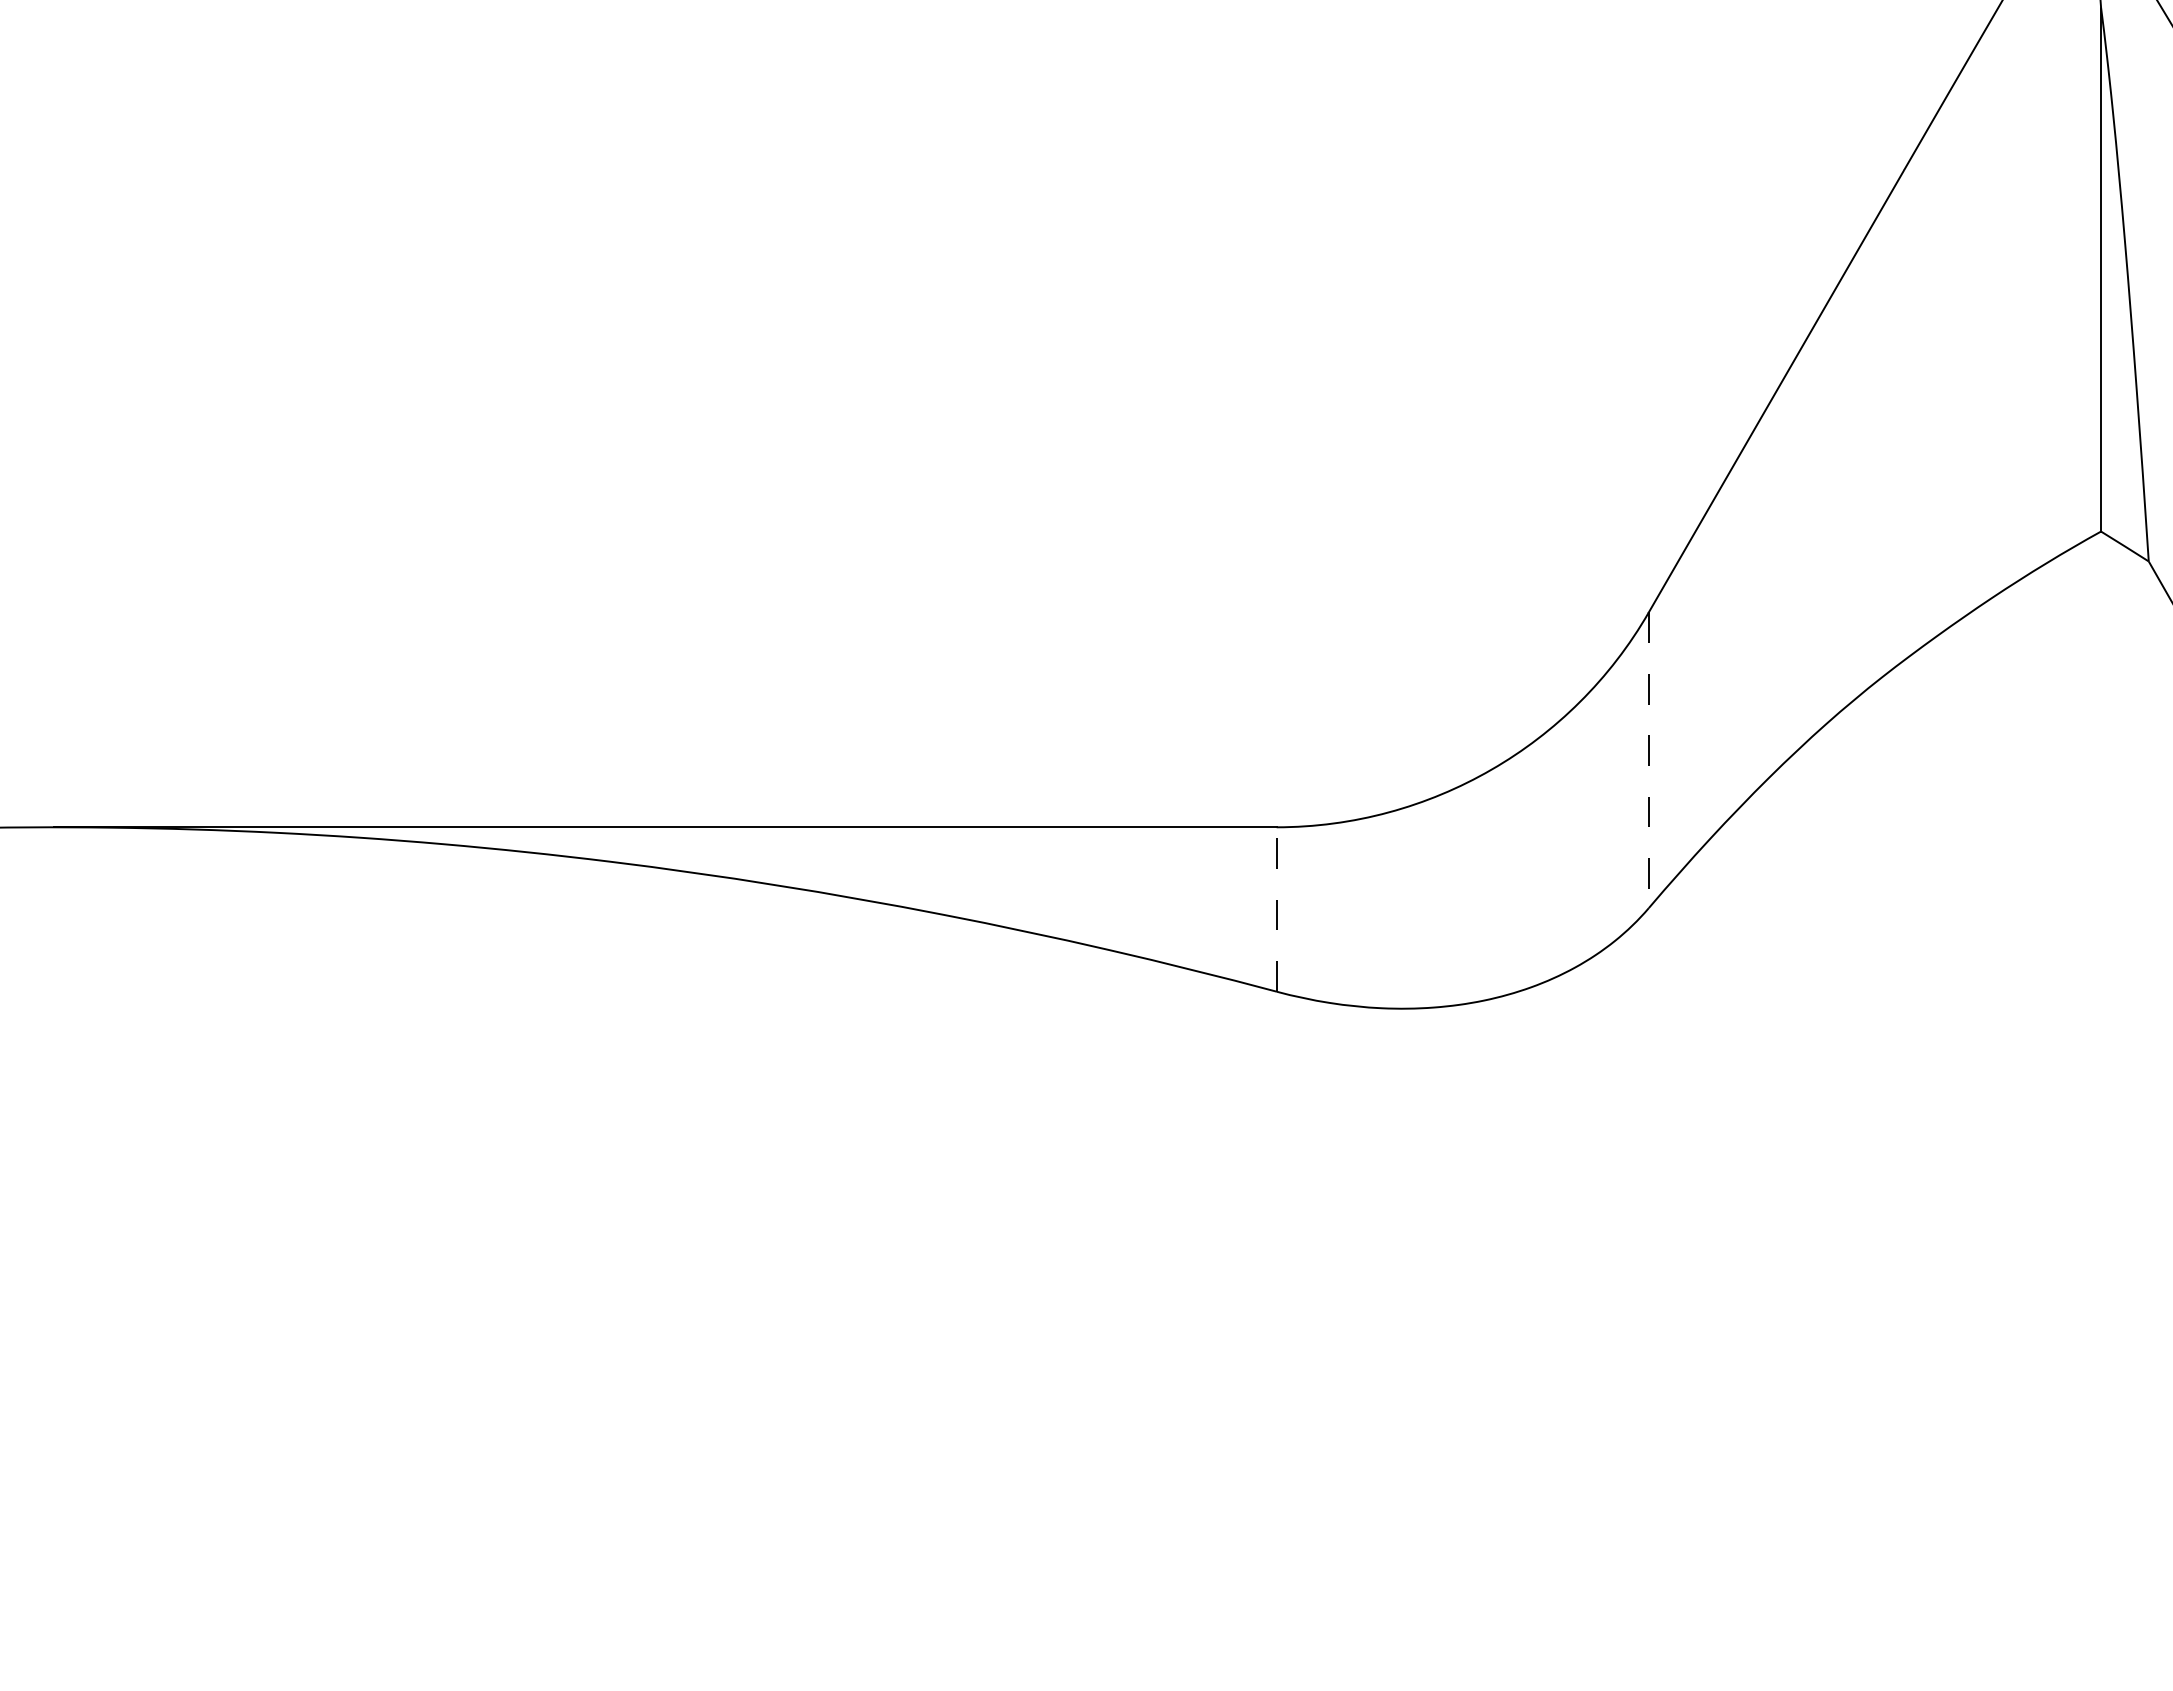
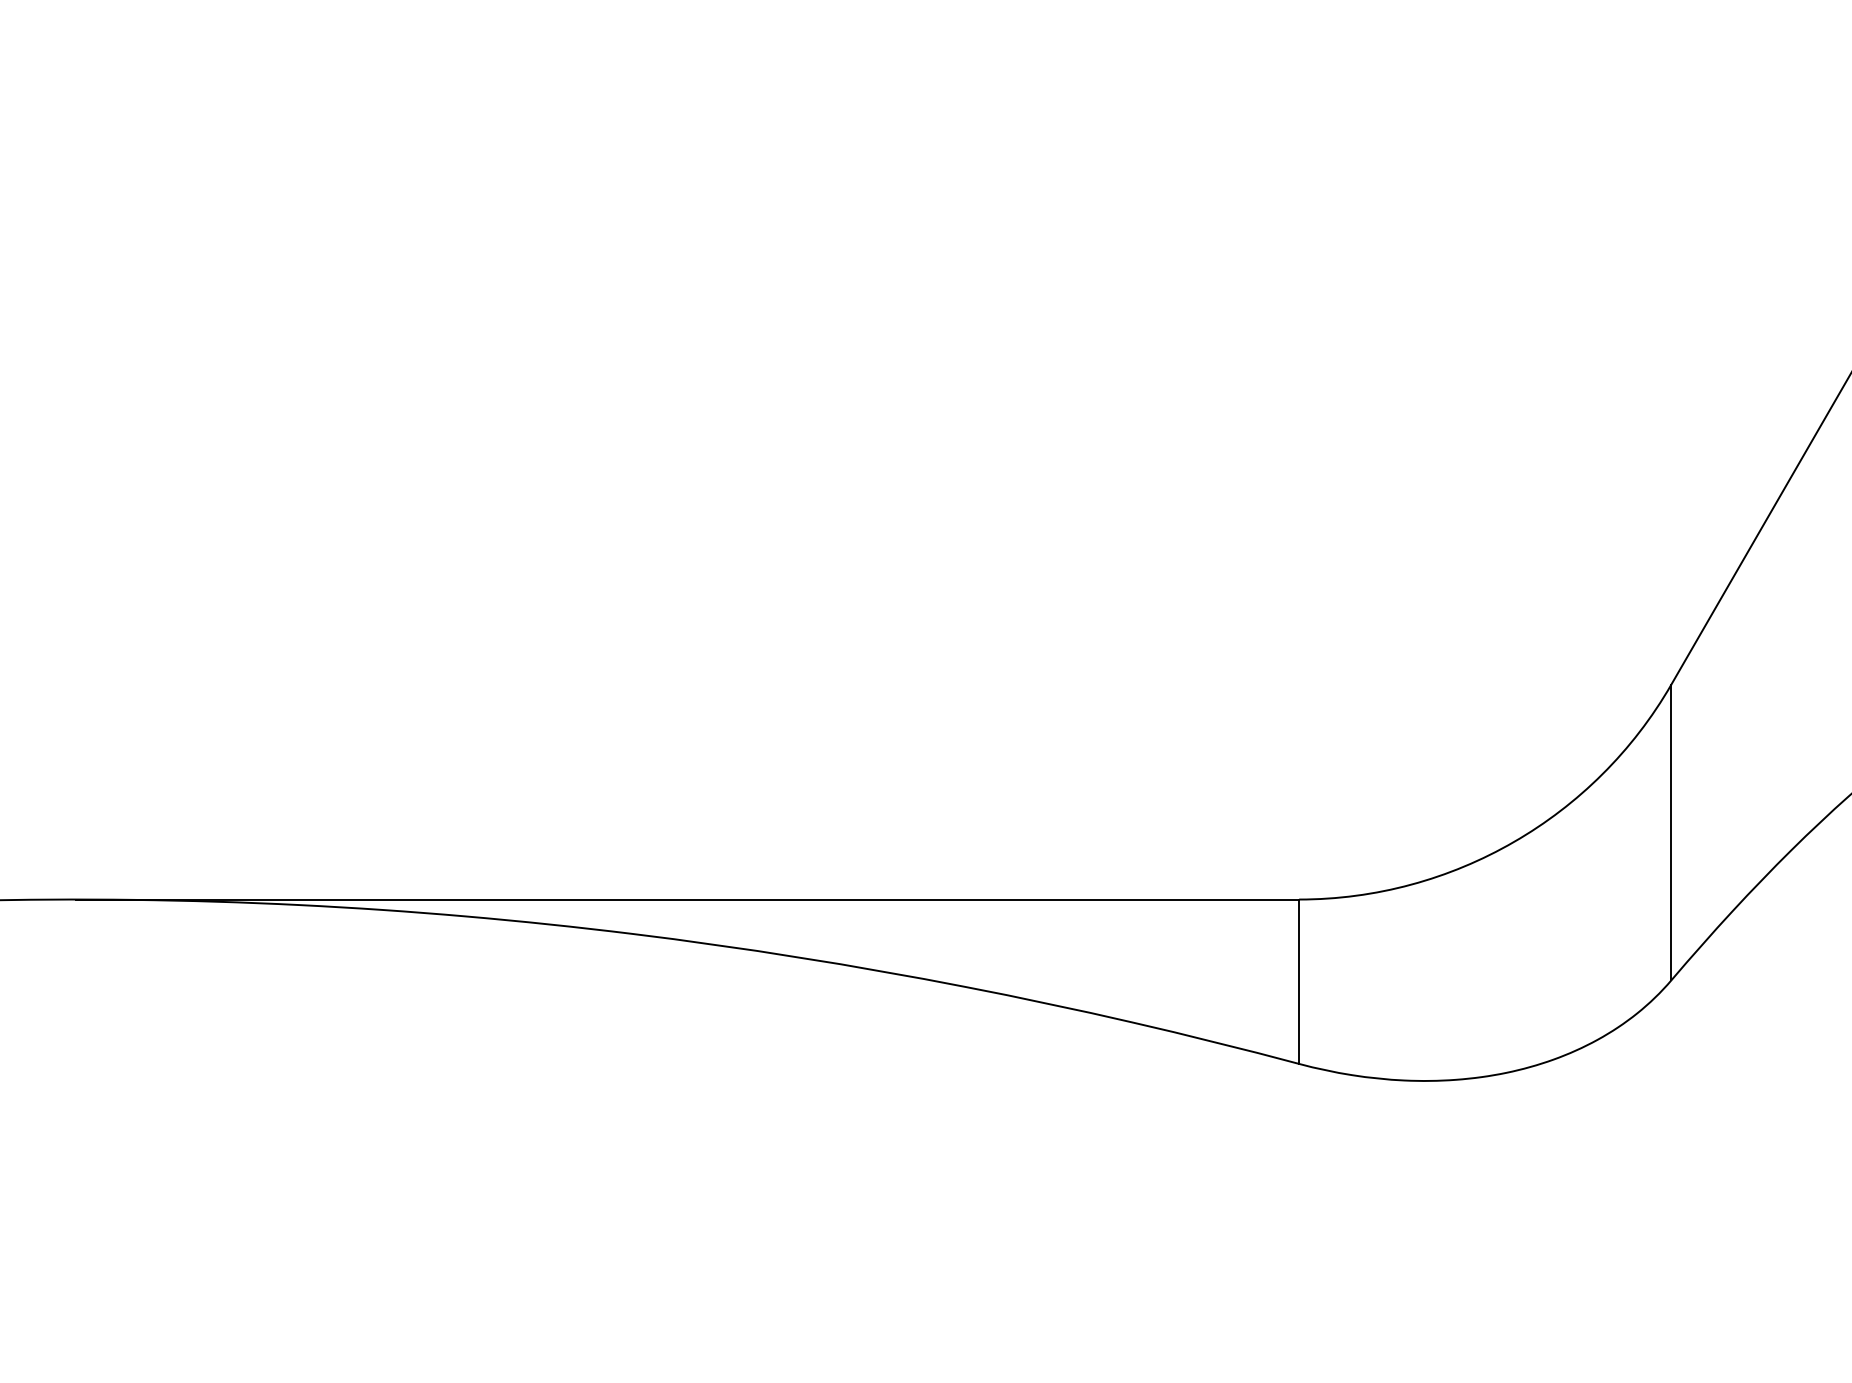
line: (1648, 760) -> (1671, 832), dashed -> solid
line: (1276, 909) -> (1299, 981), dashed -> solid

